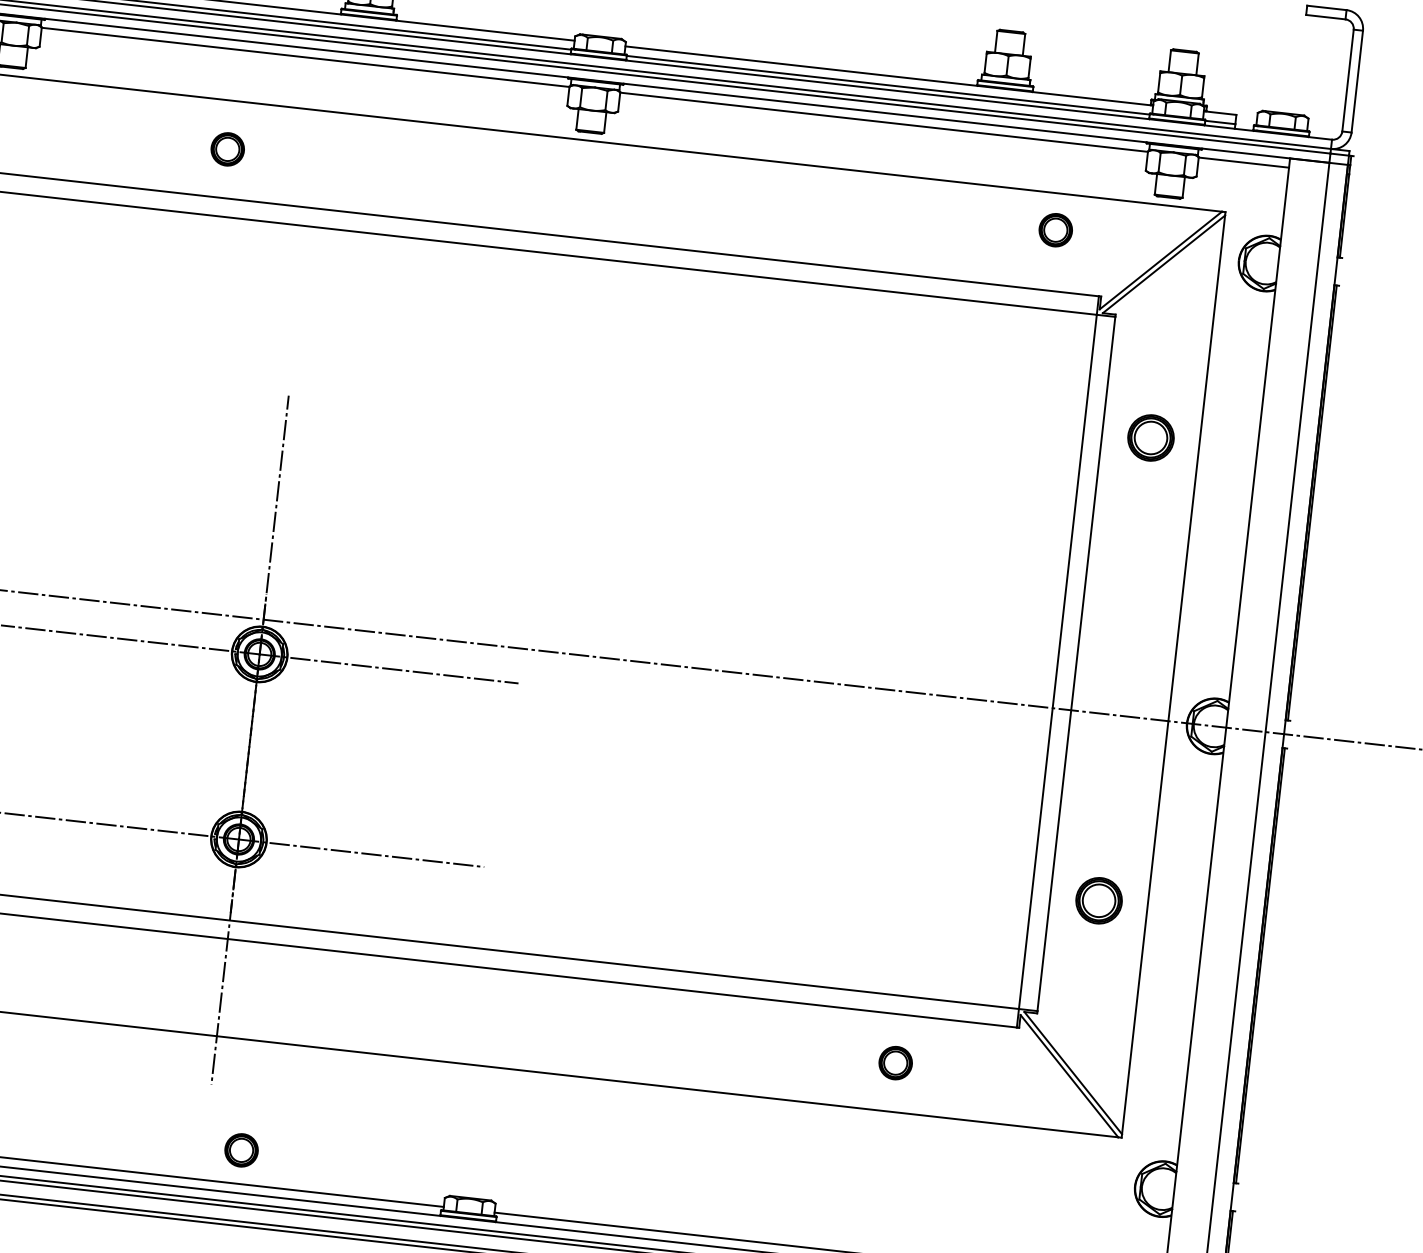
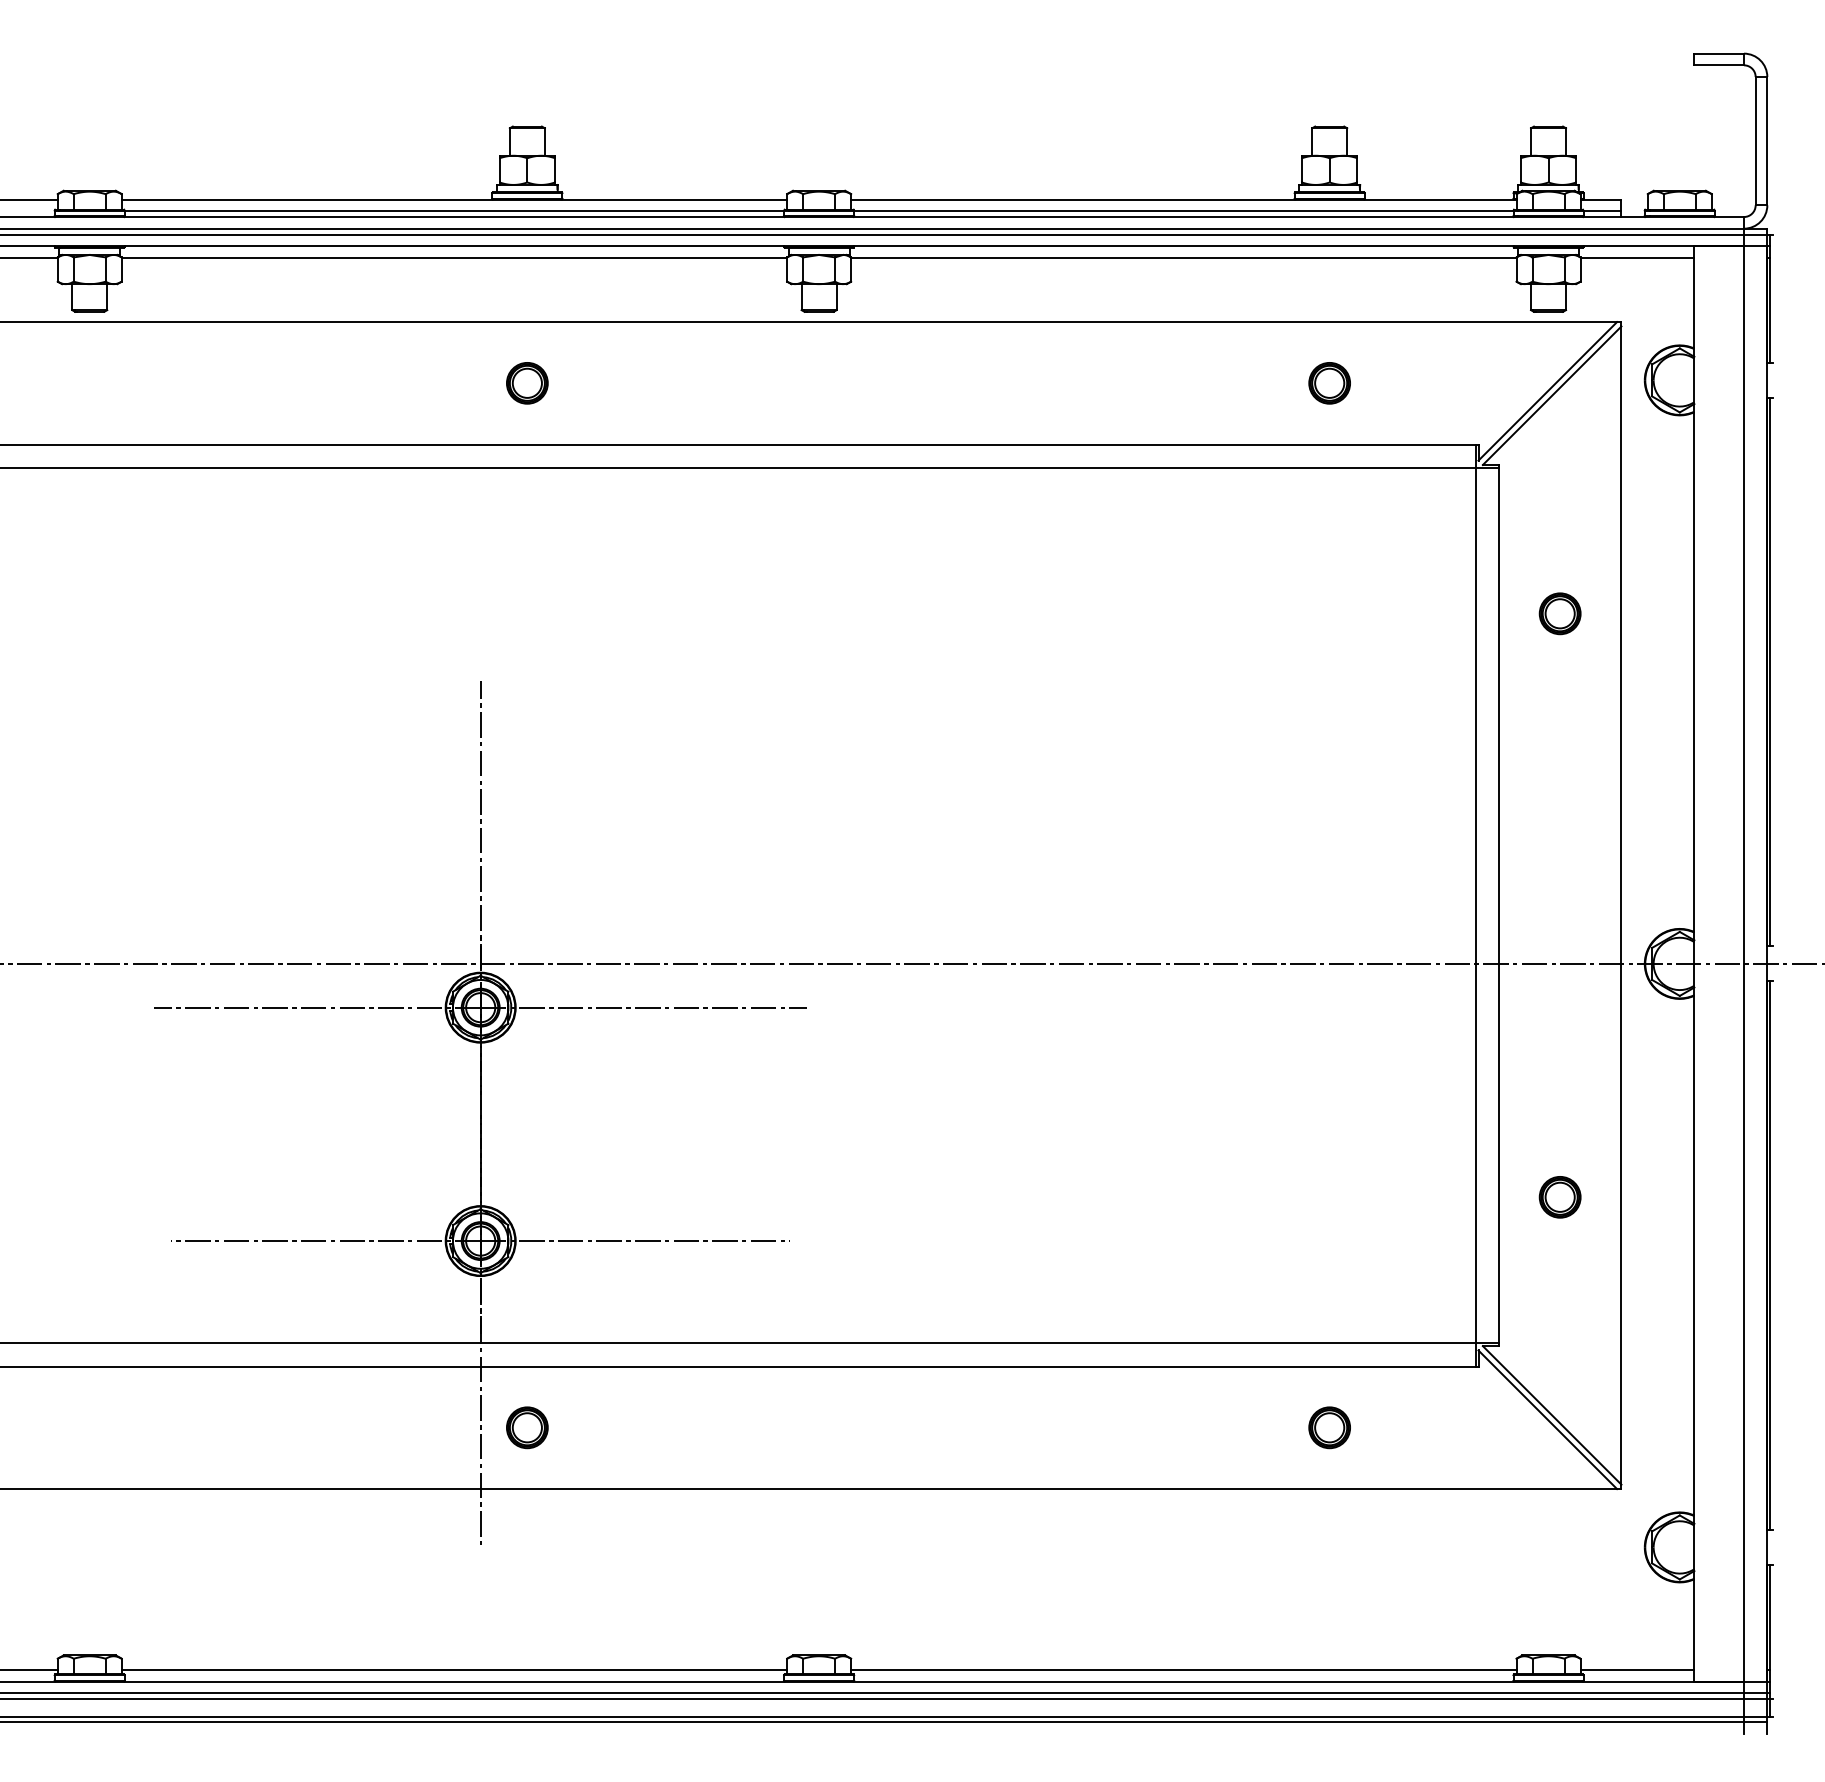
part: (227, 149) -> (527, 383), moved
part: (1055, 230) -> (1329, 383), moved
part: (1150, 437) -> (1559, 613), size x0.71
part: (1098, 900) -> (1559, 1197), size x0.71
part: (241, 1150) -> (527, 1427), moved

